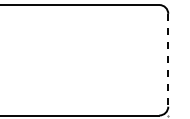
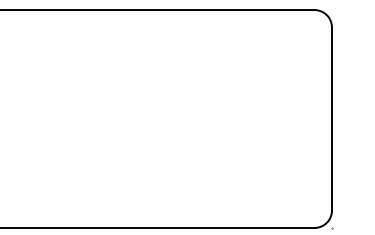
line: (168, 60) -> (332, 119), dashed -> solid

